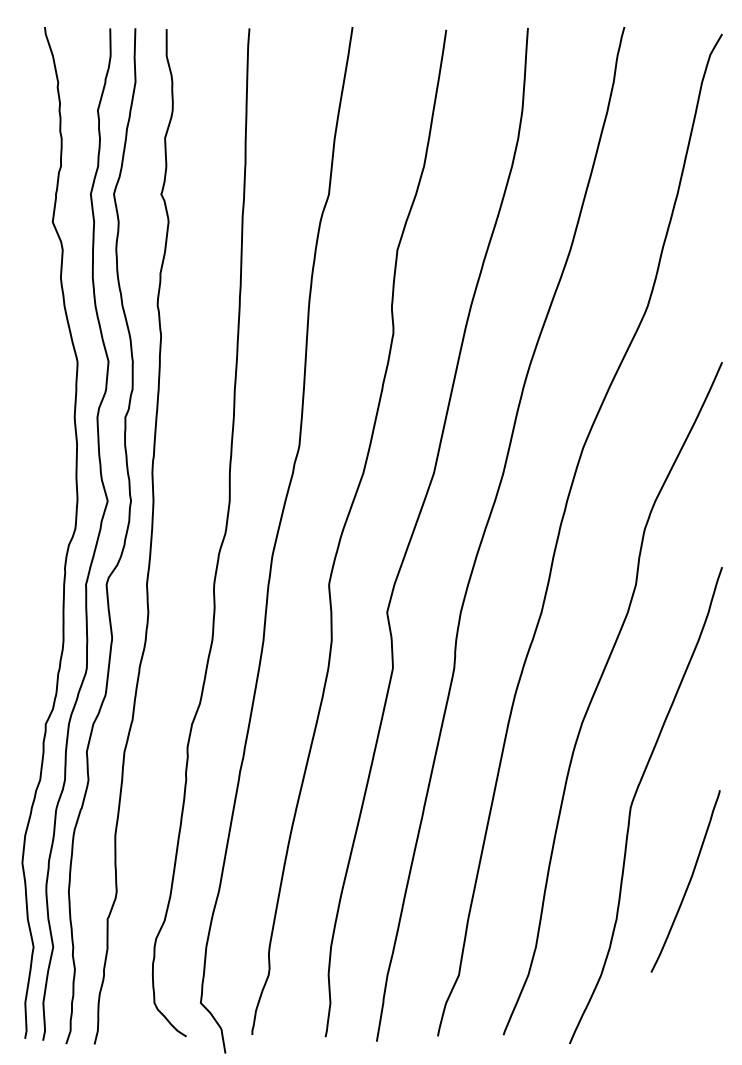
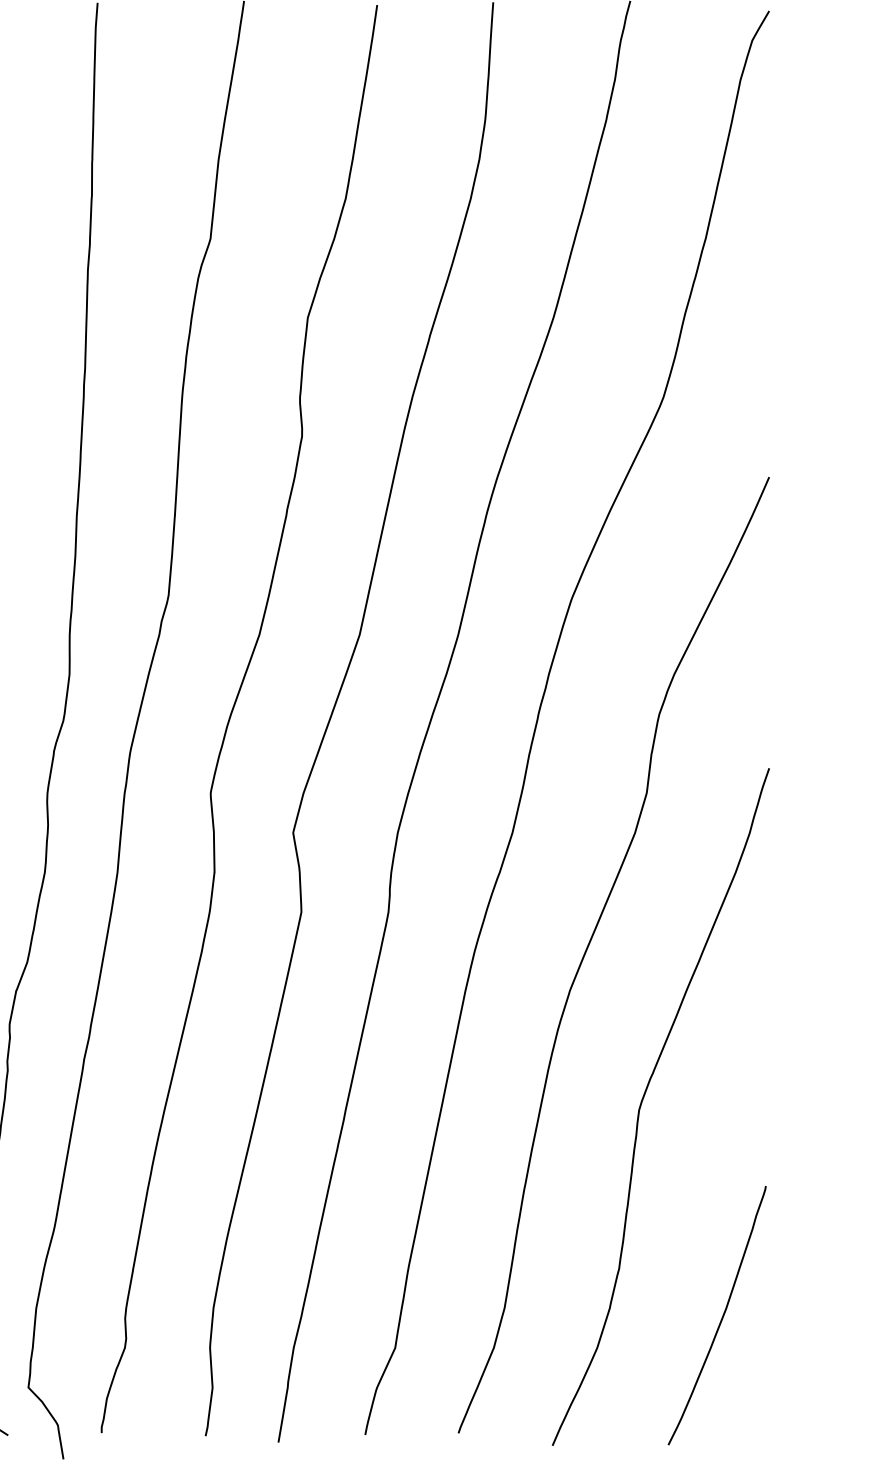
curve: (688, 882) -> (721, 1317), moved

